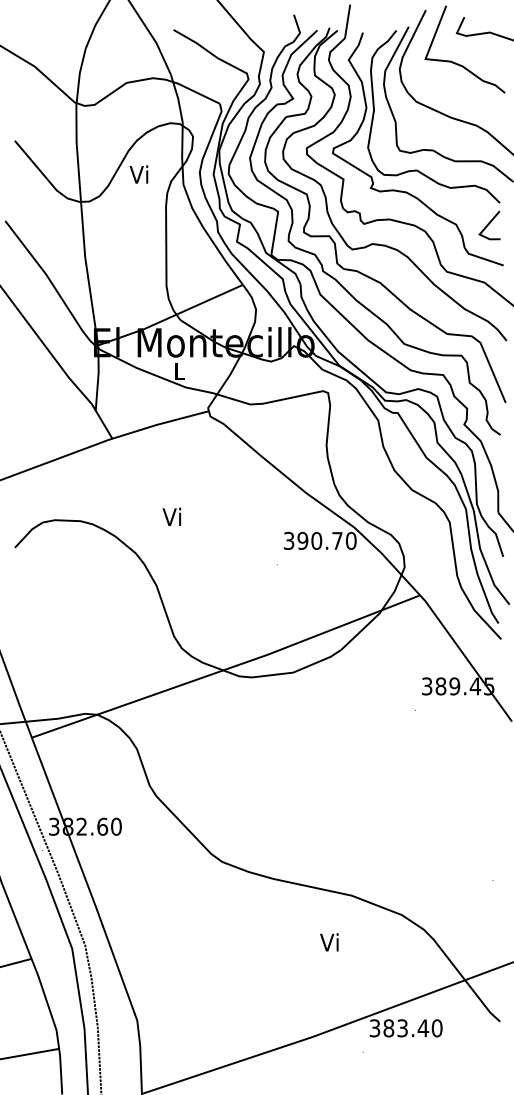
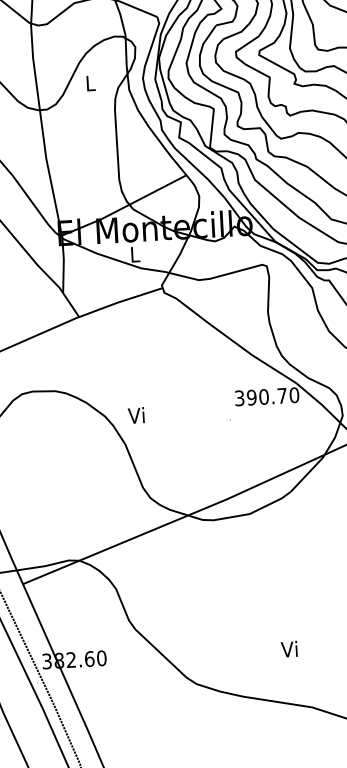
text: (138, 174) -> (89, 83), Vi -> L
text: (171, 516) -> (135, 415), moved
text: (329, 942) -> (289, 649), moved

